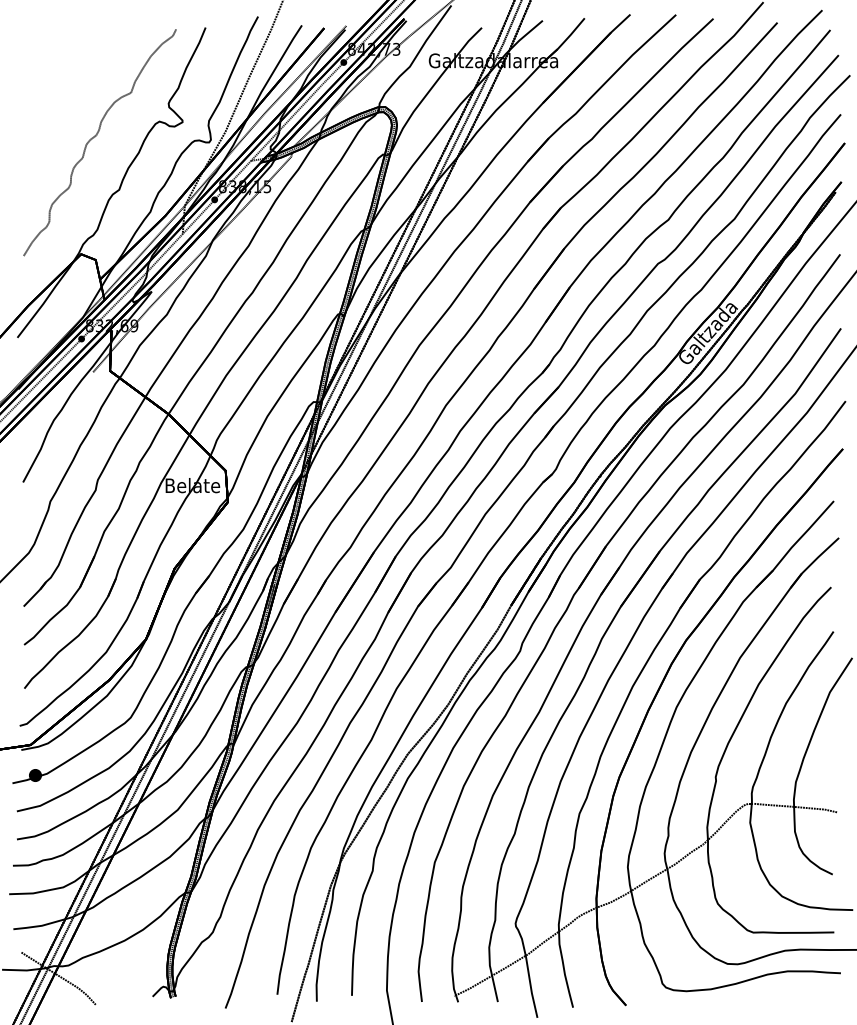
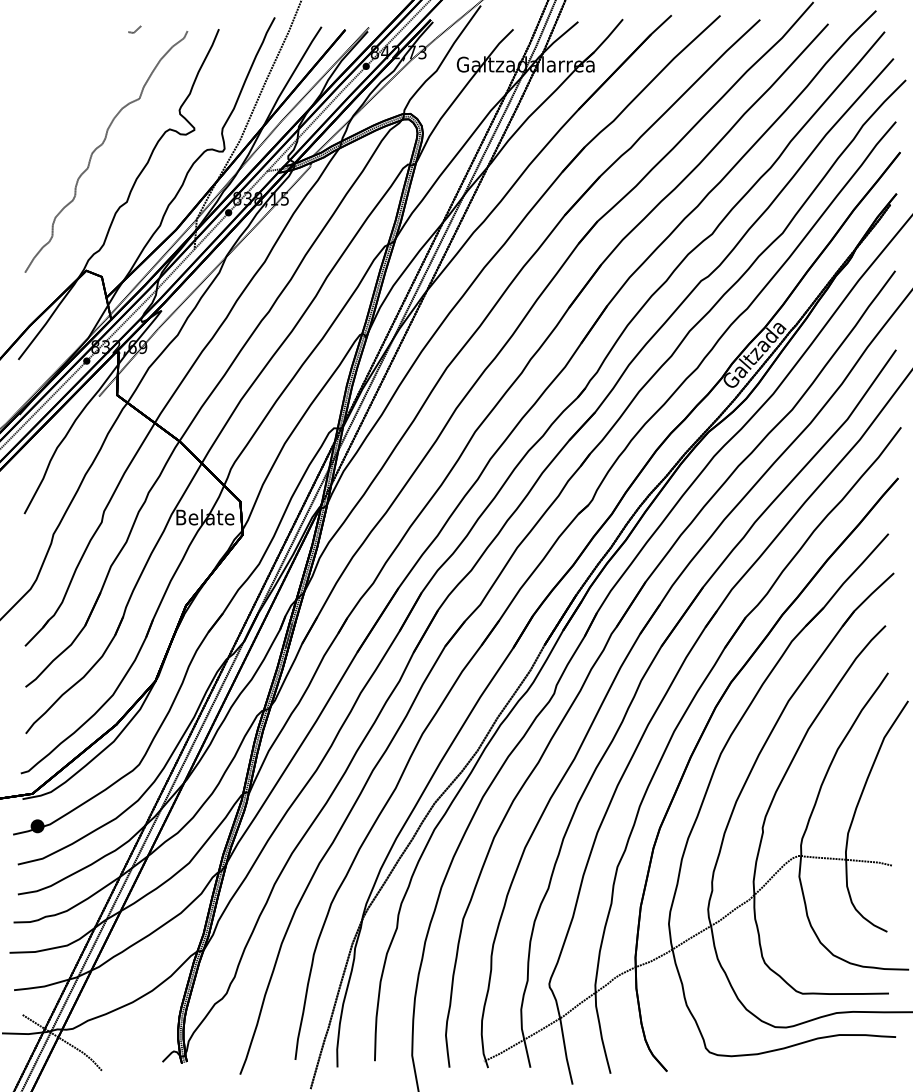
line: (127, 28) -> (135, 30), added

